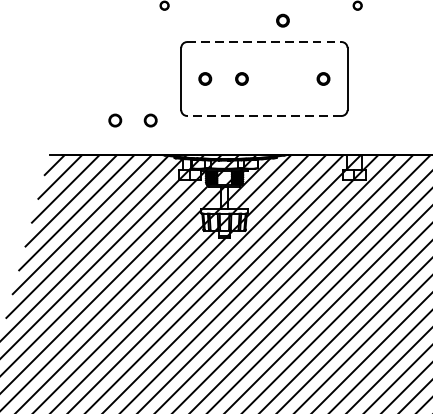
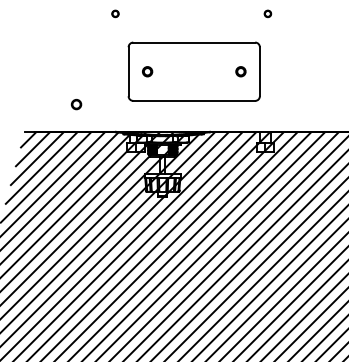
part: (282, 20) -> (208, 25), removed
line: (264, 41) -> (194, 42), dashed -> solid
part: (241, 78) -> (176, 71), removed
line: (264, 115) -> (194, 100), dashed -> solid
part: (150, 120) -> (104, 104), removed

